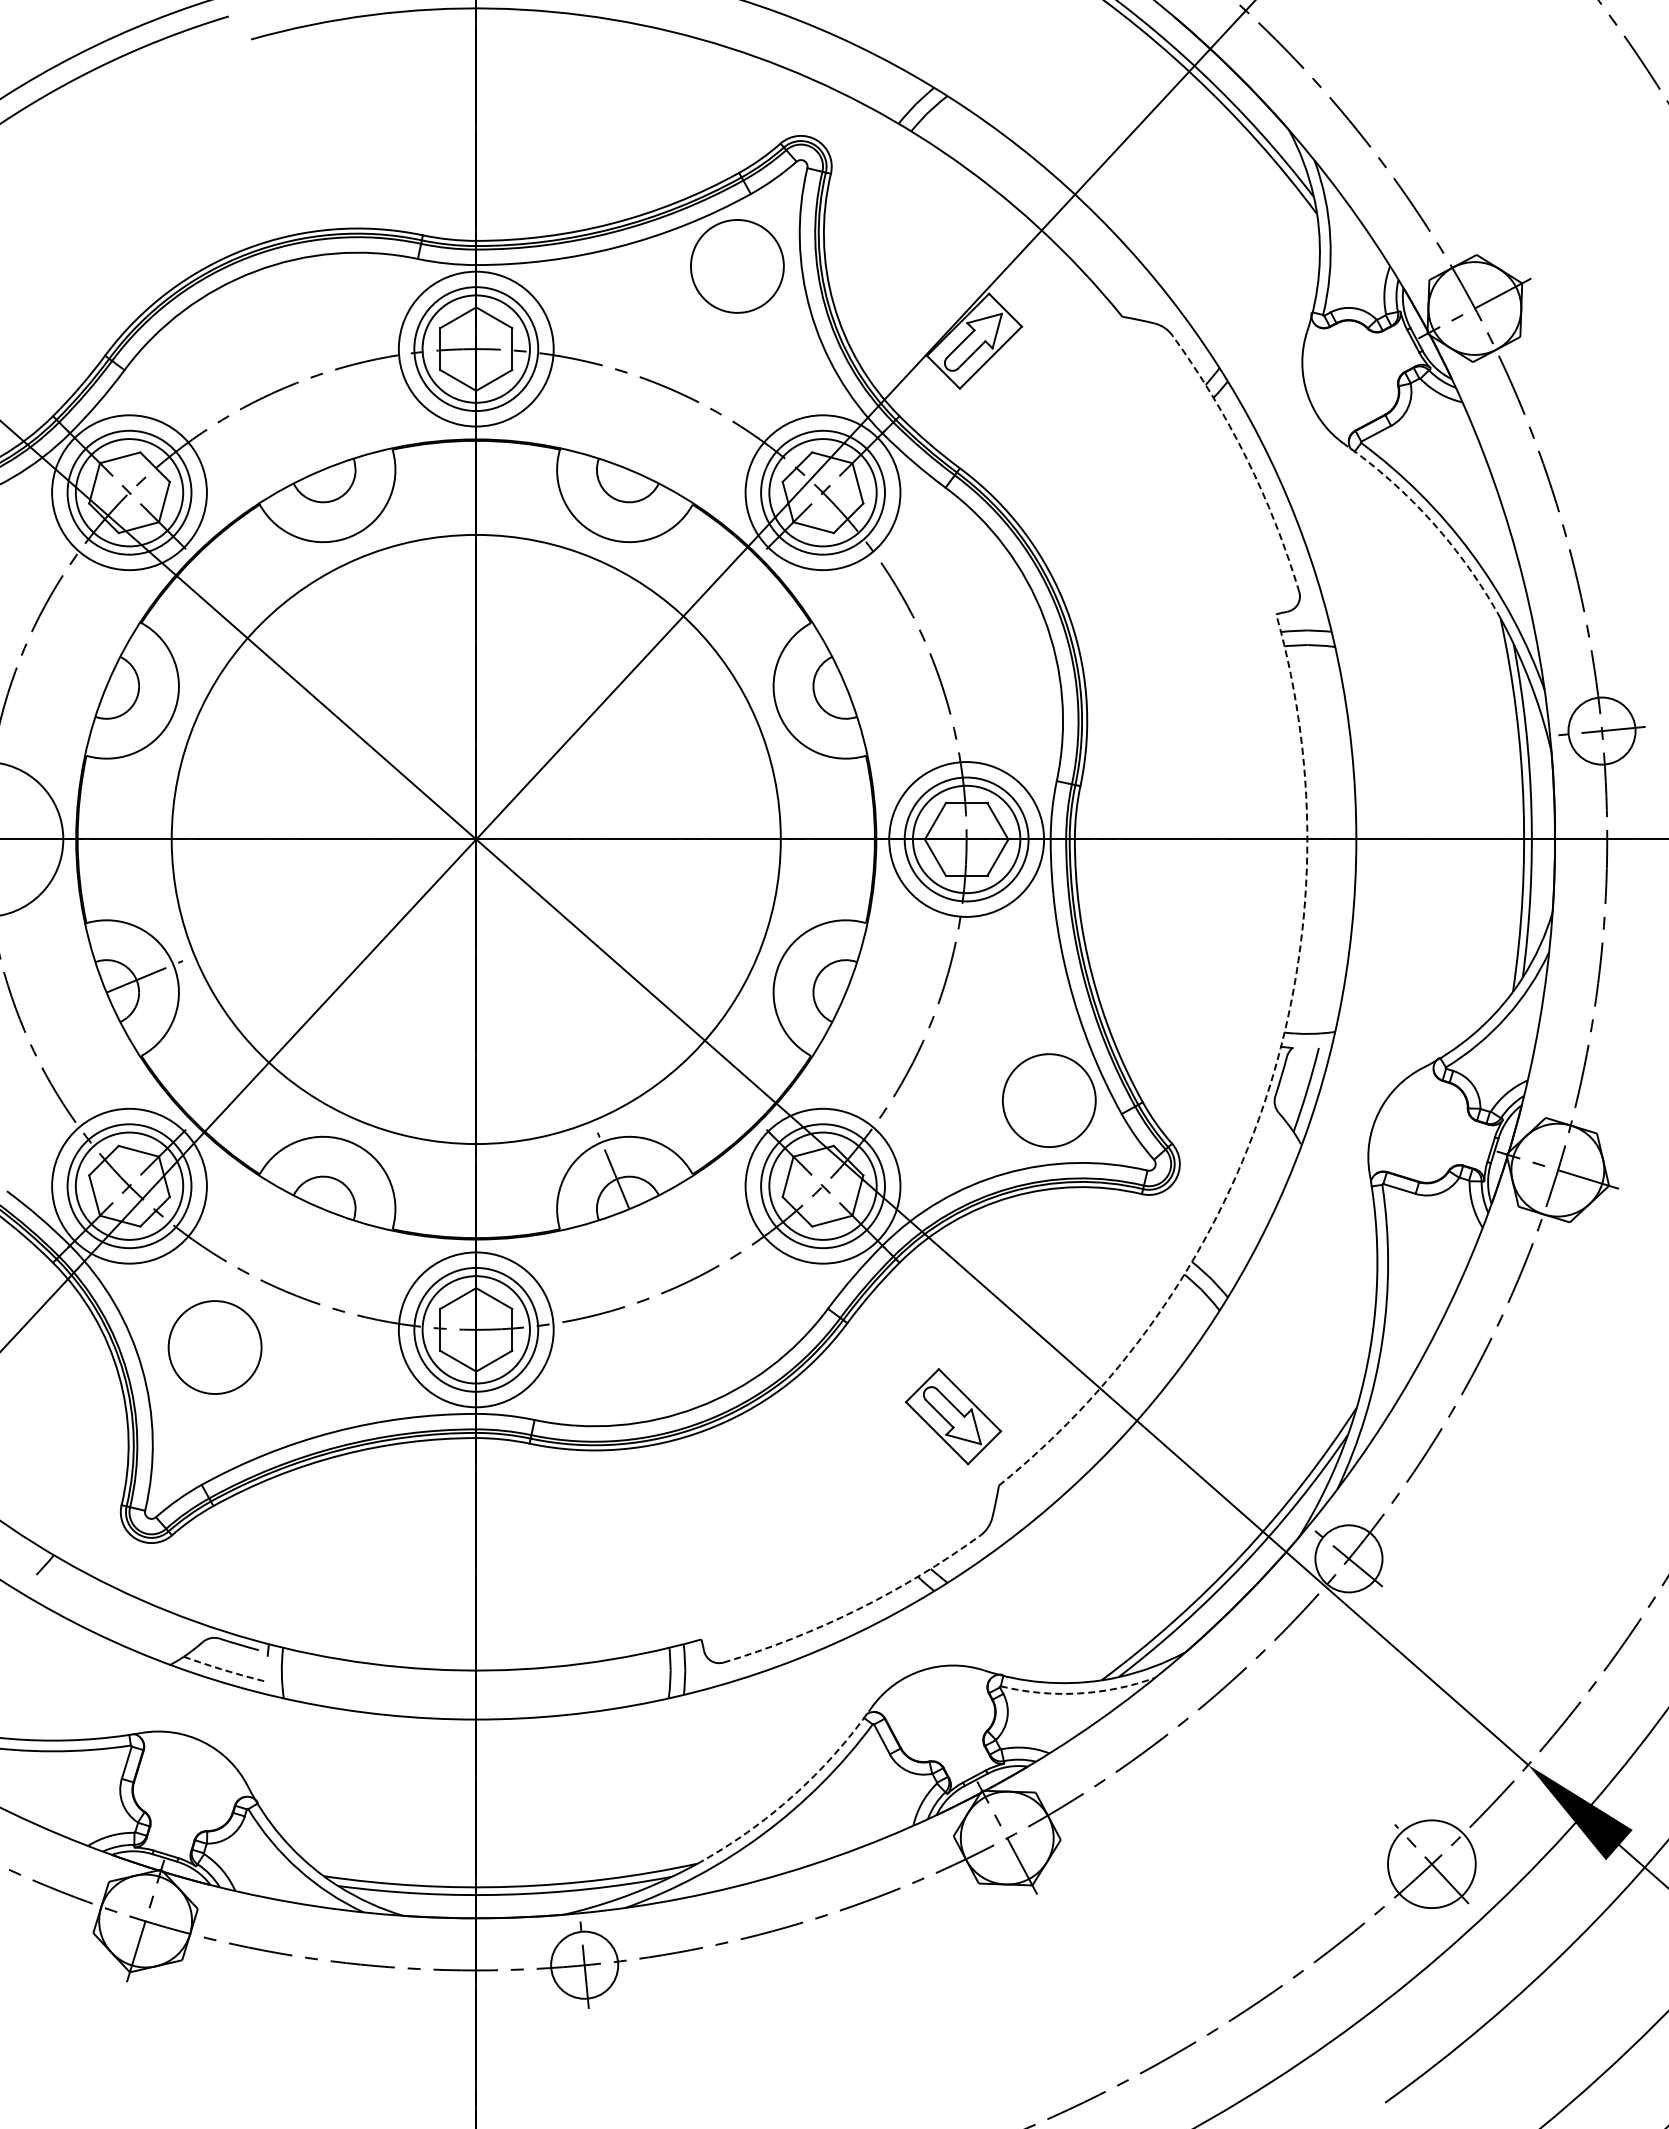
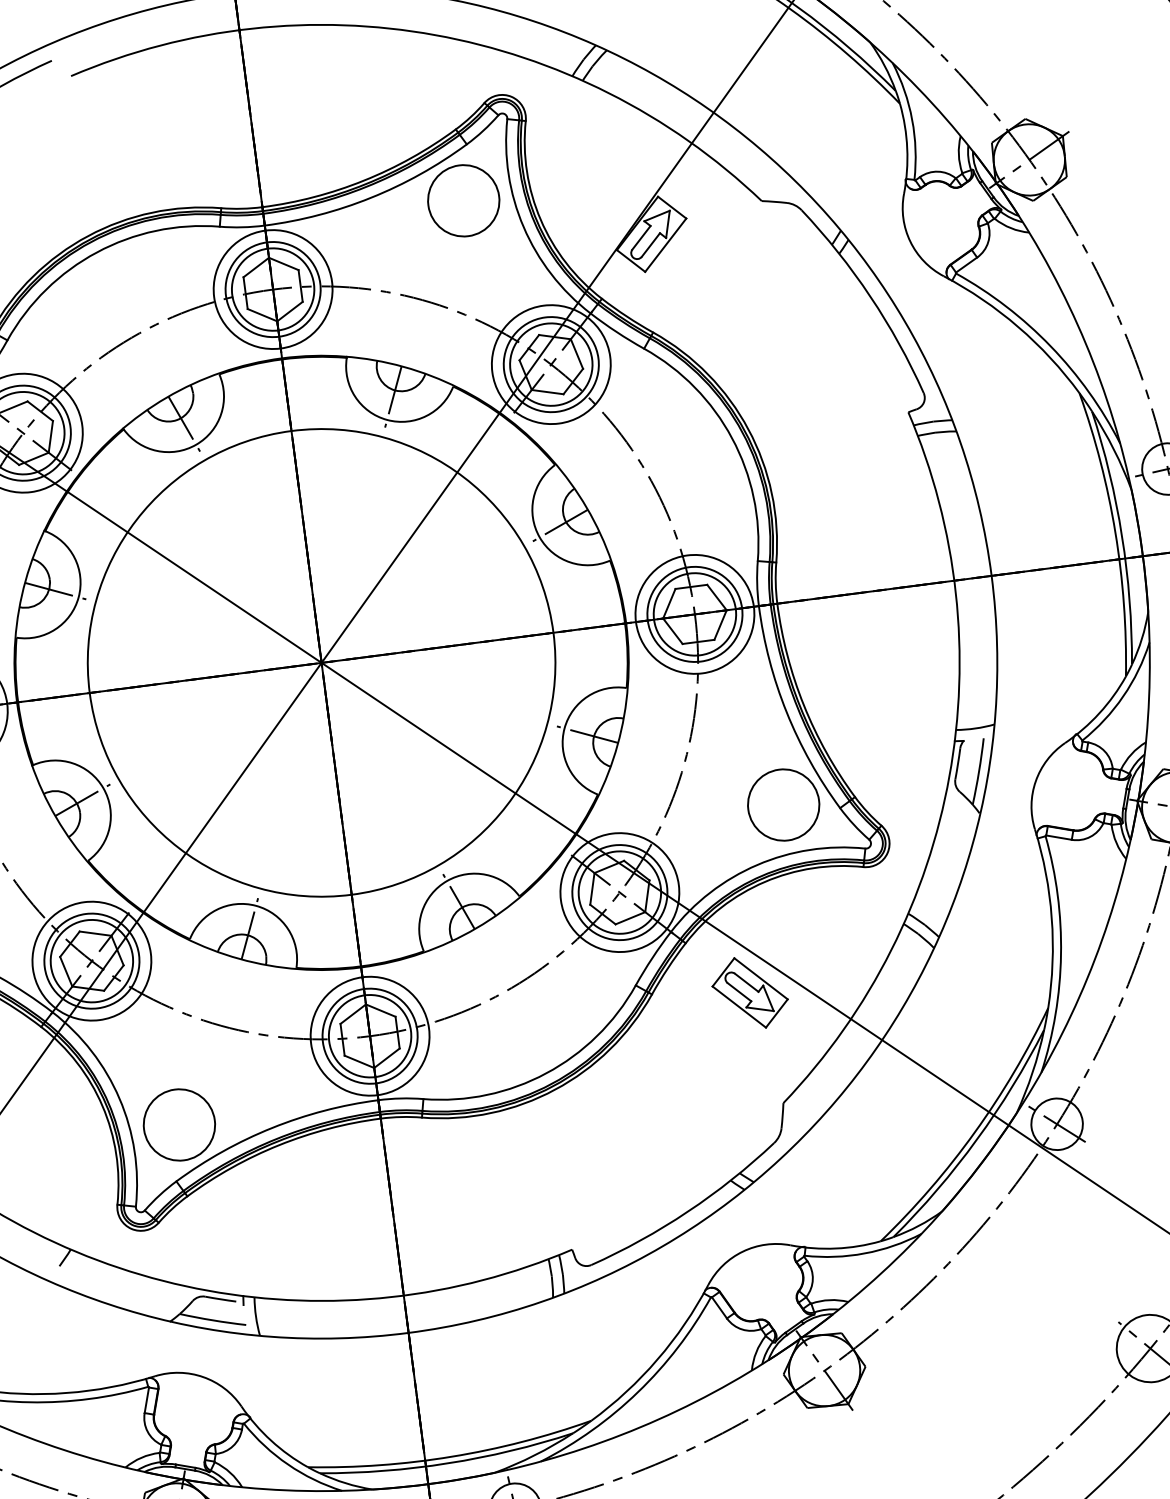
arc: (1246, 458) -> (870, 296), dashed -> solid
line: (338, 507) -> (183, 423), added
line: (613, 507) -> (393, 396), added
arc: (1432, 522) -> (1018, 327), dashed -> solid
line: (144, 702) -> (55, 591), added
line: (807, 702) -> (560, 525), added
line: (807, 976) -> (587, 734), added
arc: (1268, 1091) -> (949, 776), dashed -> solid
line: (338, 1170) -> (249, 928), added
circle: (214, 1347) -> (178, 1125), moved
part: (953, 1416) -> (750, 992), moved
arc: (857, 1609) -> (687, 1211), dashed -> solid
arc: (225, 1670) -> (212, 1320), dashed -> solid
arc: (1078, 1693) -> (864, 1253), dashed -> solid
arc: (793, 1795) -> (657, 1359), dashed -> solid

